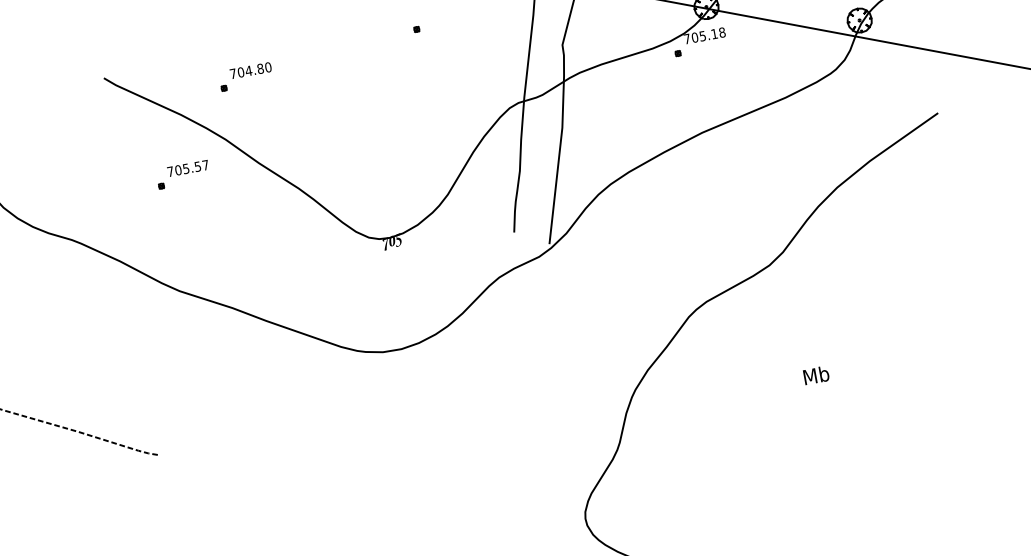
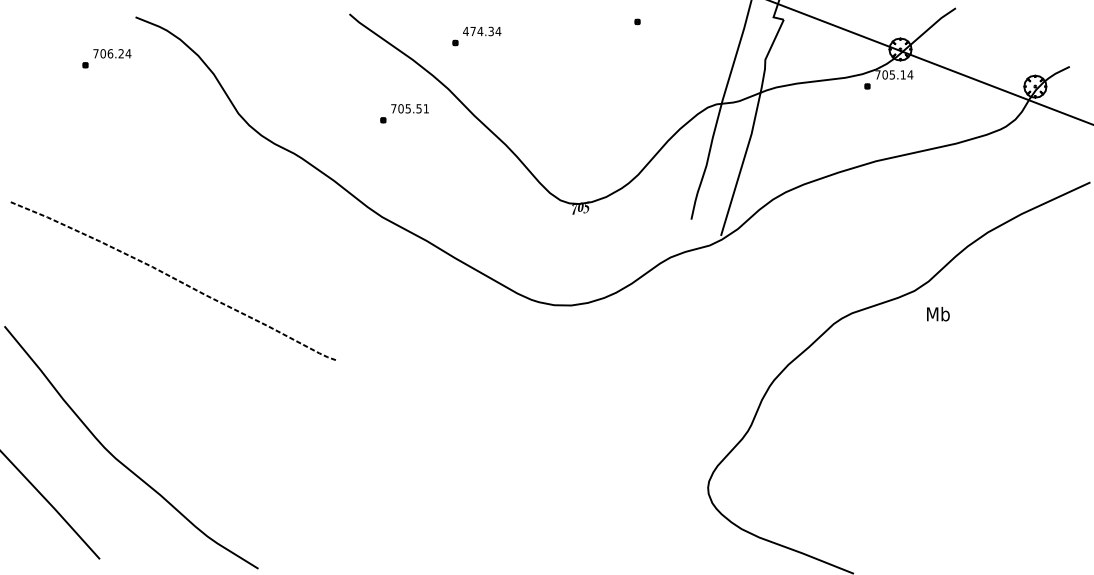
text: (722, 32) -> (910, 74), 705.18 -> 705.14
text: (251, 70) -> (482, 31), 704.80 -> 474.34
text: (204, 165) -> (425, 108), 705.57 -> 705.51
text: (816, 374) -> (938, 313), moved

